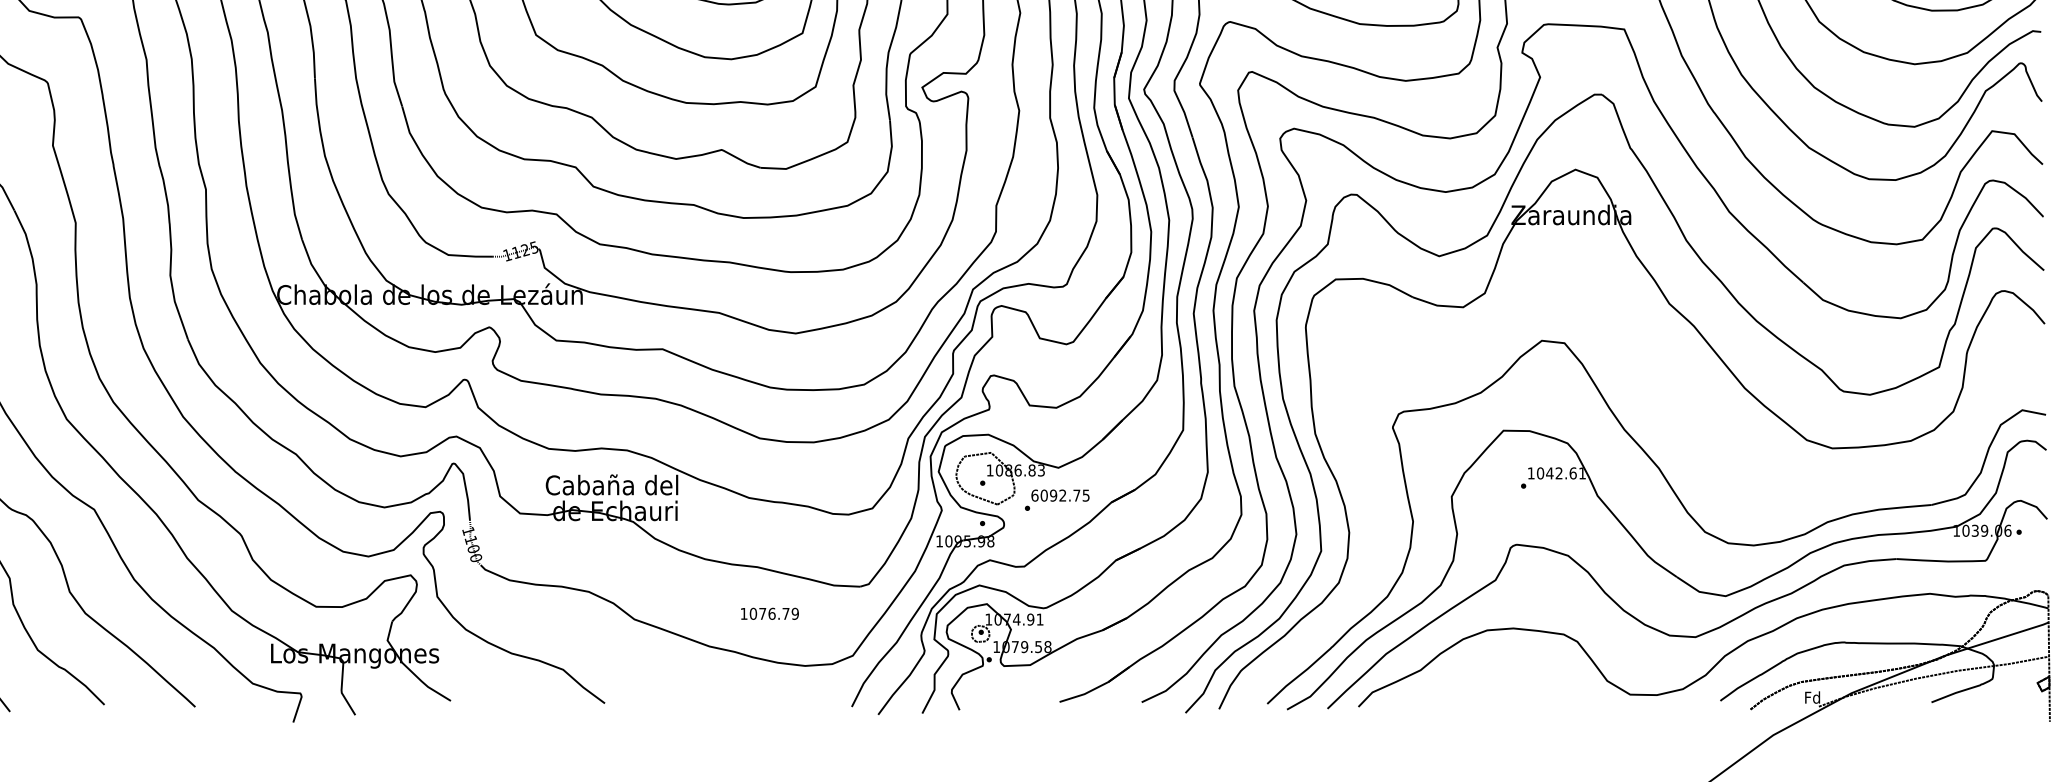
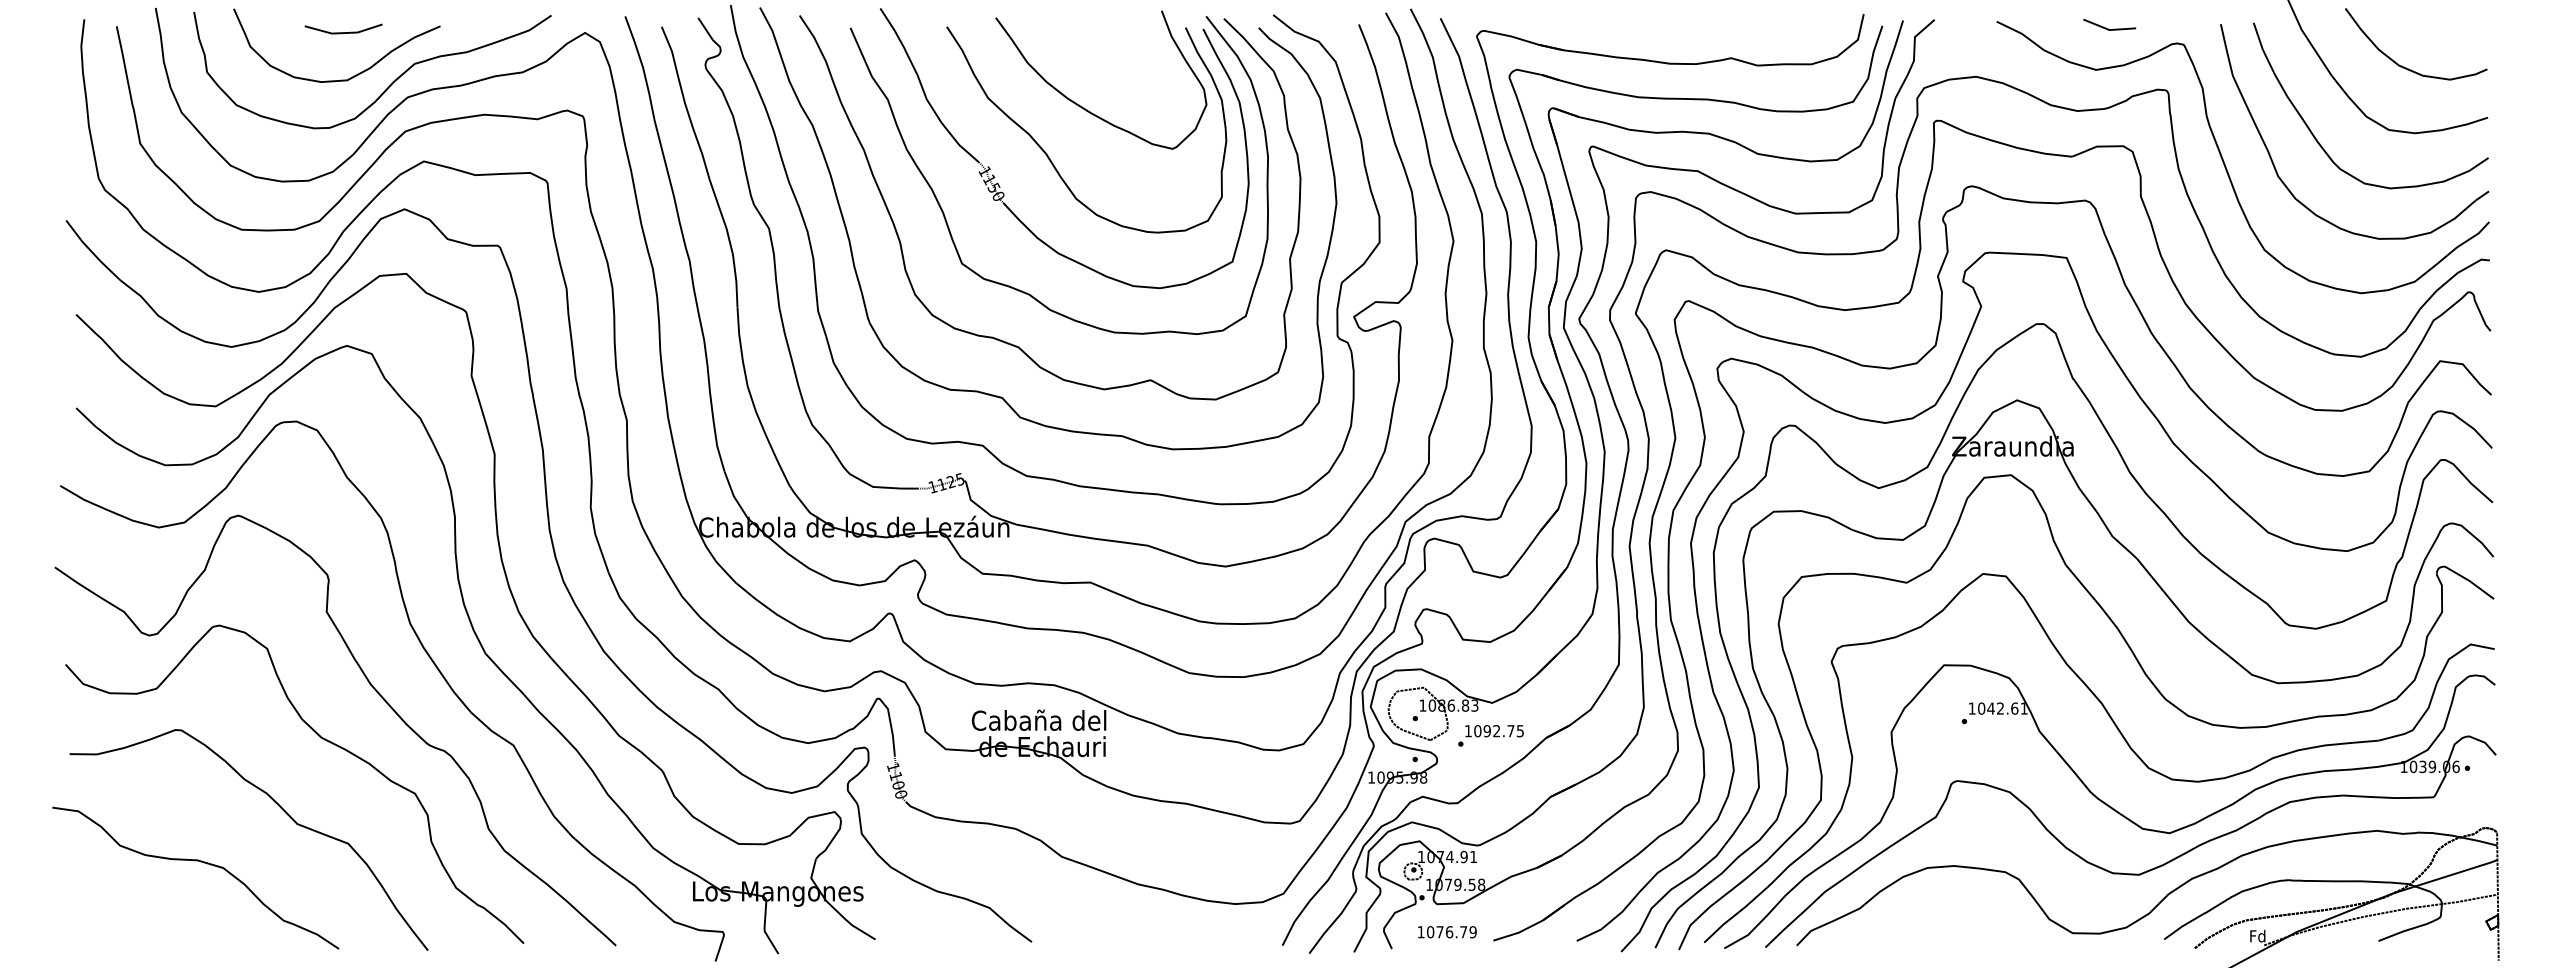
part: (1700, 439) -> (2144, 674), added
text: (1035, 495) -> (1468, 731), 6092.75 -> 1092.75
text: (770, 614) -> (1447, 932), moved

